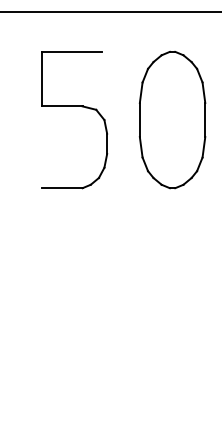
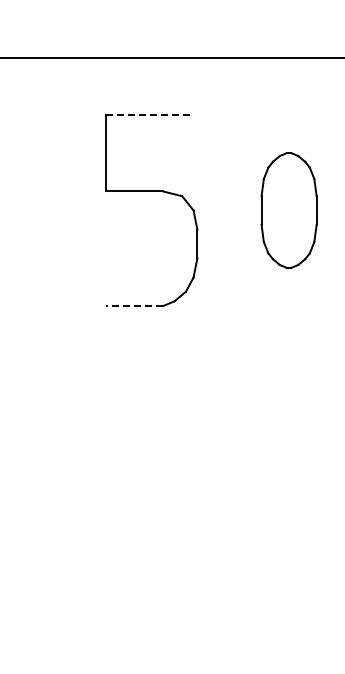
line: (71, 51) -> (147, 114), solid -> dashed
part: (172, 120) -> (288, 210), size x0.6
line: (62, 188) -> (134, 306), solid -> dashed

